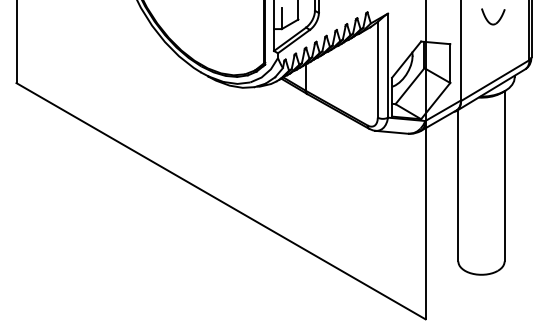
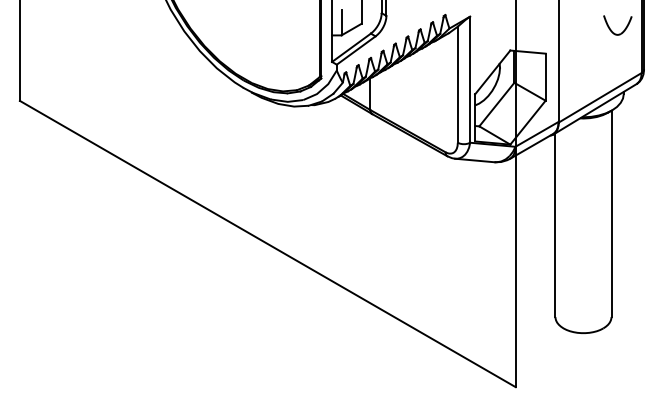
part: (488, 20) -> (612, 30), moved

